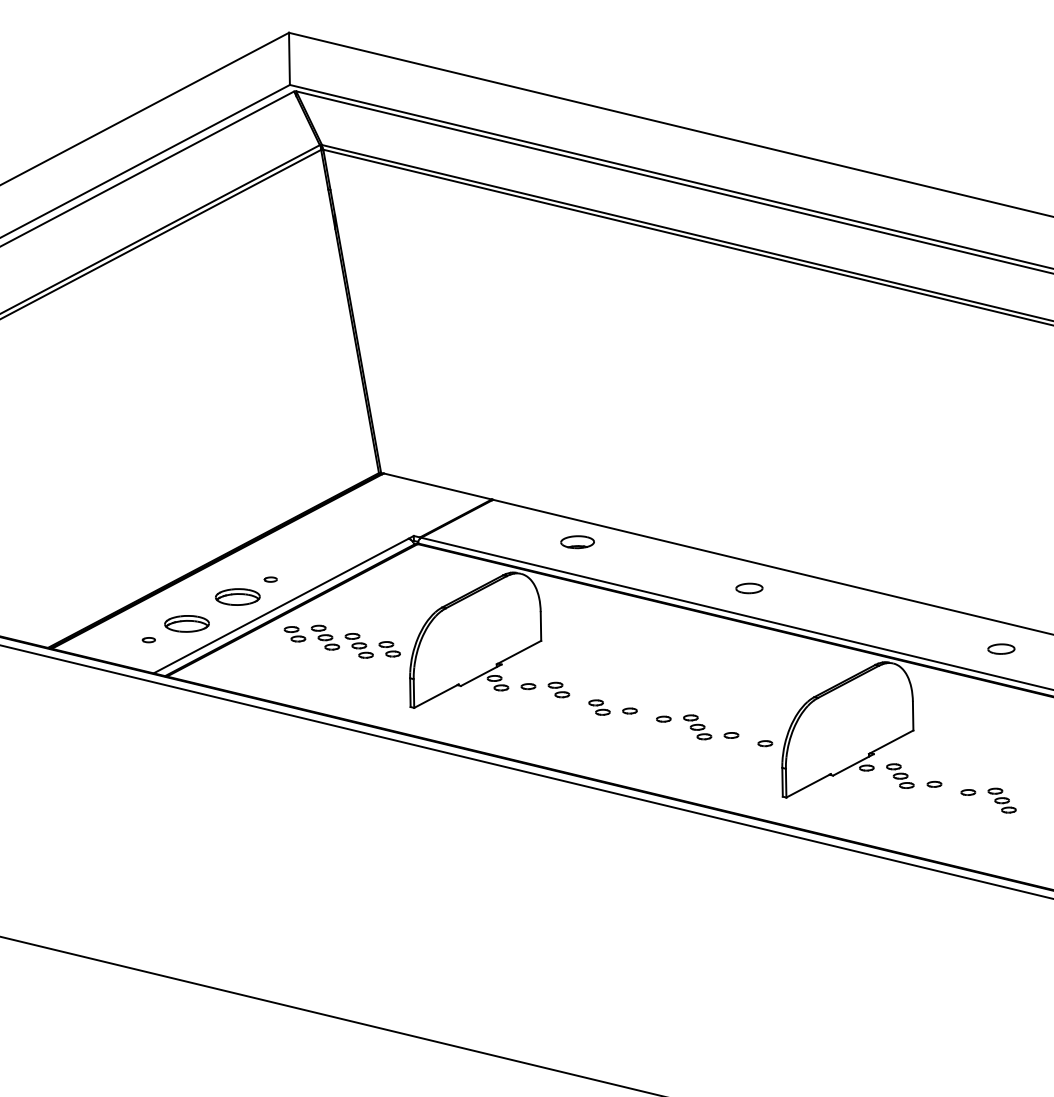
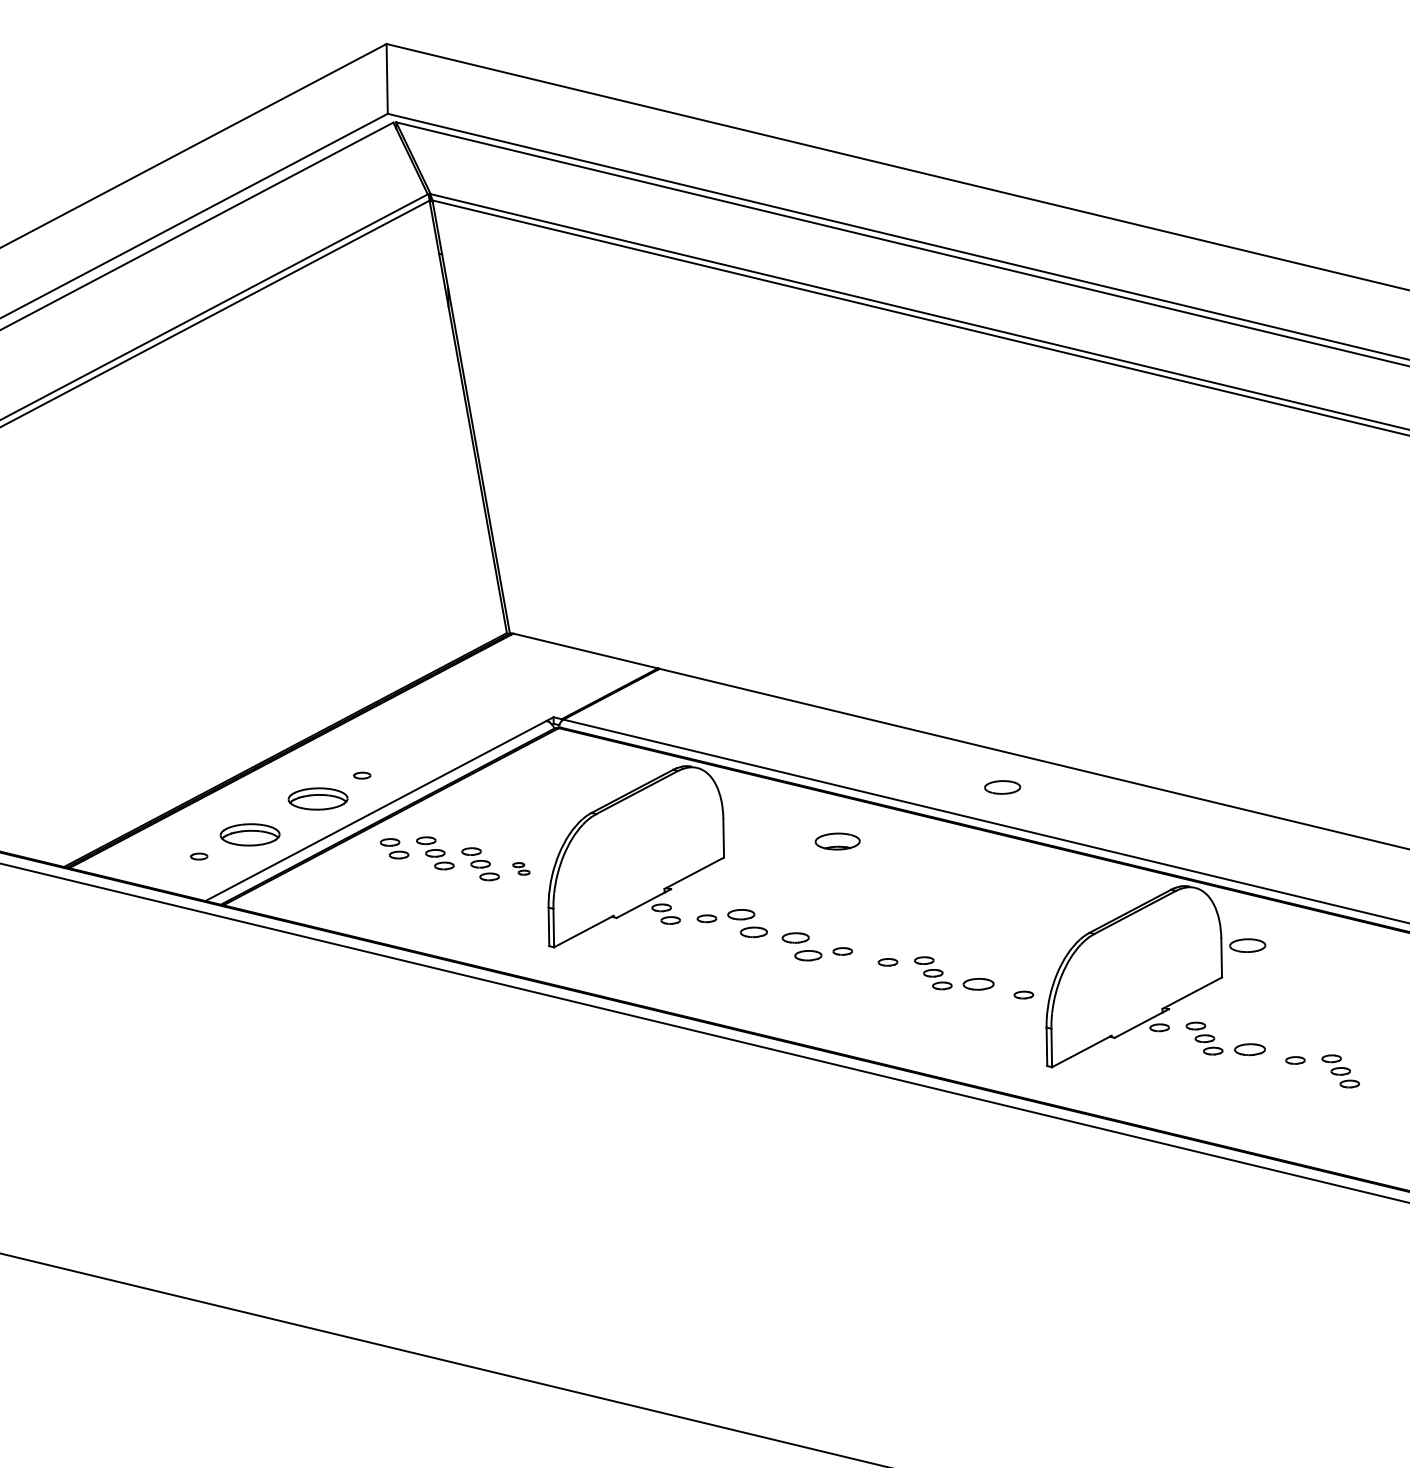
part: (577, 542) -> (837, 841), moved
part: (389, 649) -> (521, 868), size x0.6
part: (1001, 649) -> (1247, 945), moved
part: (558, 689) -> (747, 922), size x1.4
part: (599, 707) -> (801, 946), size x1.4
part: (731, 734) -> (978, 983), size x1.6
part: (934, 784) -> (1250, 1049), size x1.6

